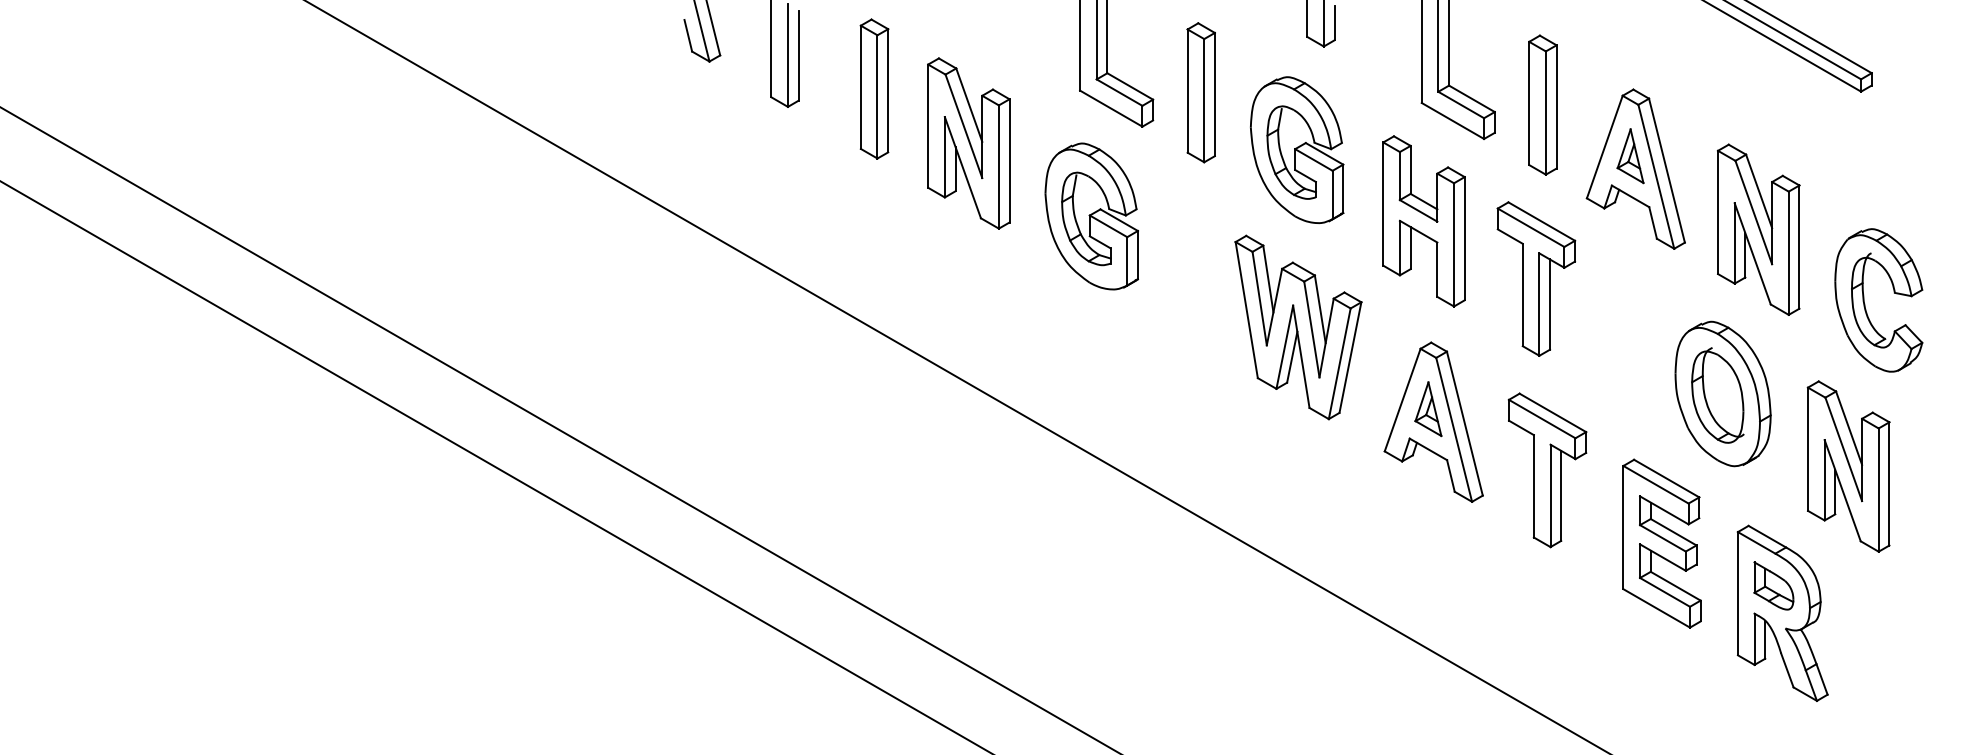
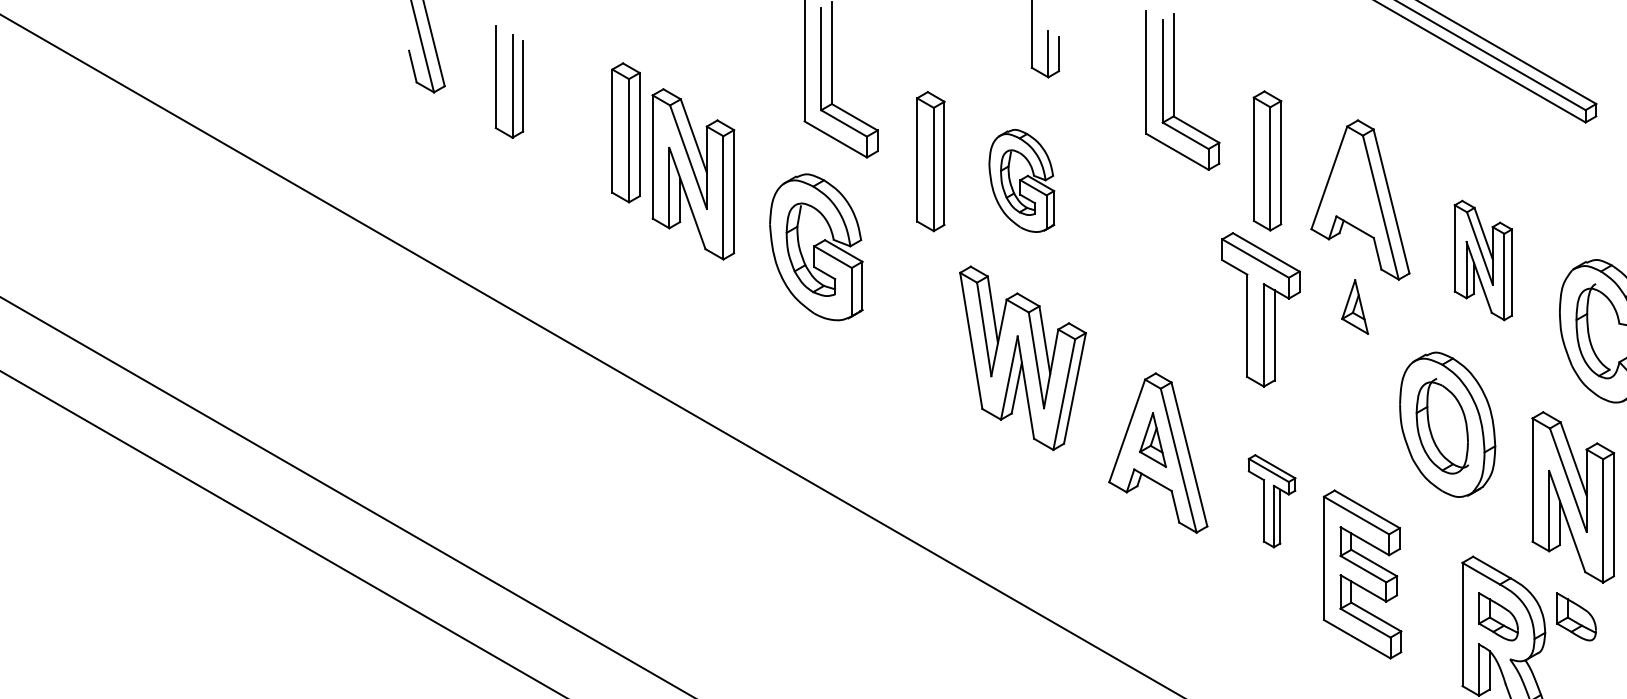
part: (874, 88) -> (626, 132), moved
part: (1200, 92) -> (930, 161), moved
part: (1542, 104) -> (1267, 160), moved
part: (1297, 149) -> (1022, 180), size x0.7
part: (1630, 156) -> (1355, 307), moved
part: (1423, 221) -> (1148, 252), removed
part: (1758, 229) -> (1483, 260), size x0.7
part: (1547, 470) -> (1272, 501), size x0.6
part: (1661, 543) -> (1362, 574), moved
part: (1851, 585) -> (1576, 616), added

